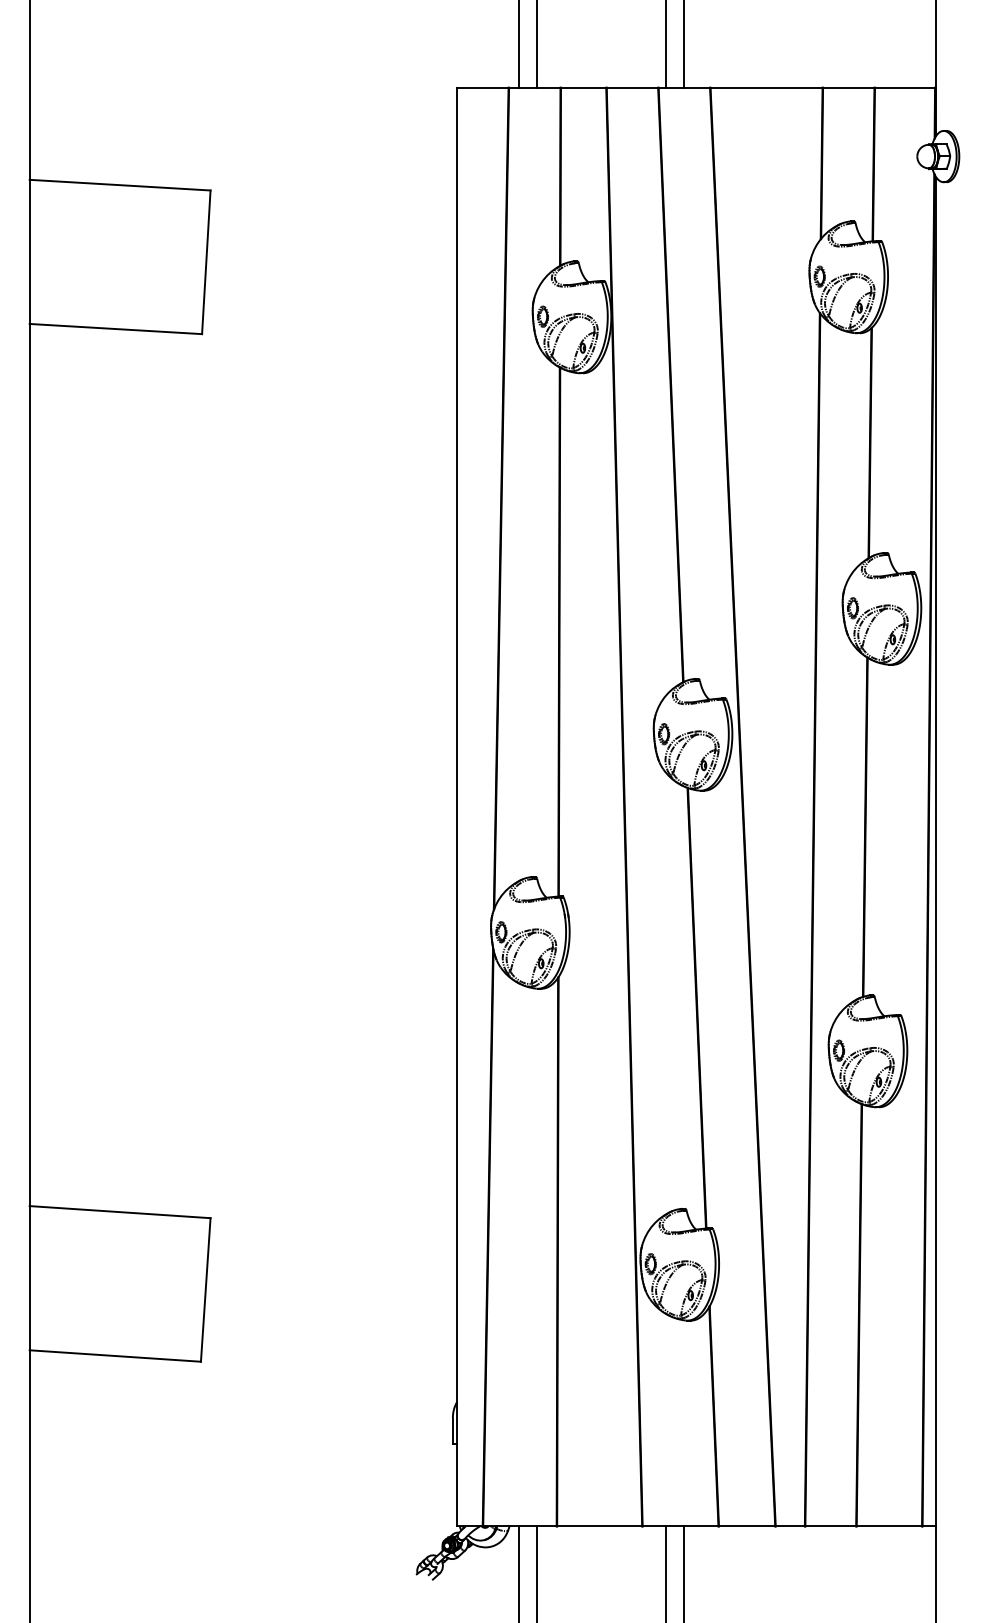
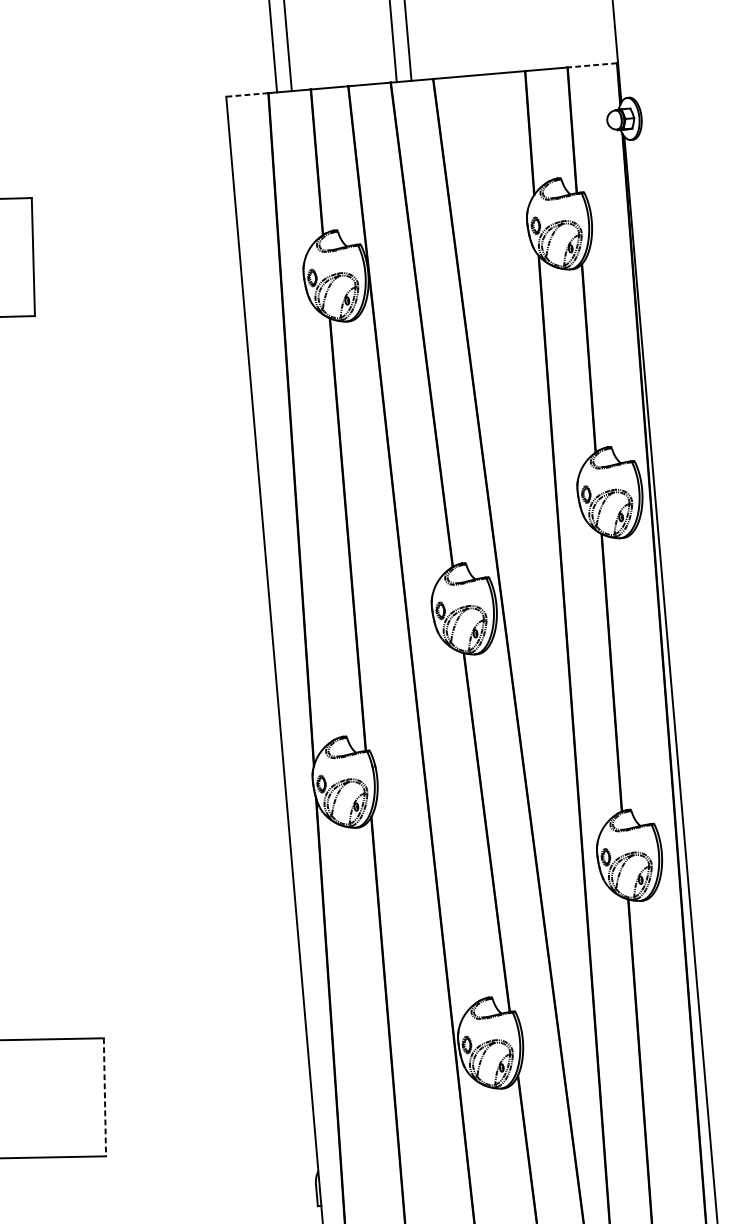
line: (482, 87) -> (246, 94), solid -> dashed
line: (904, 87) -> (591, 65), solid -> dashed
line: (205, 1289) -> (104, 1096), solid -> dashed

